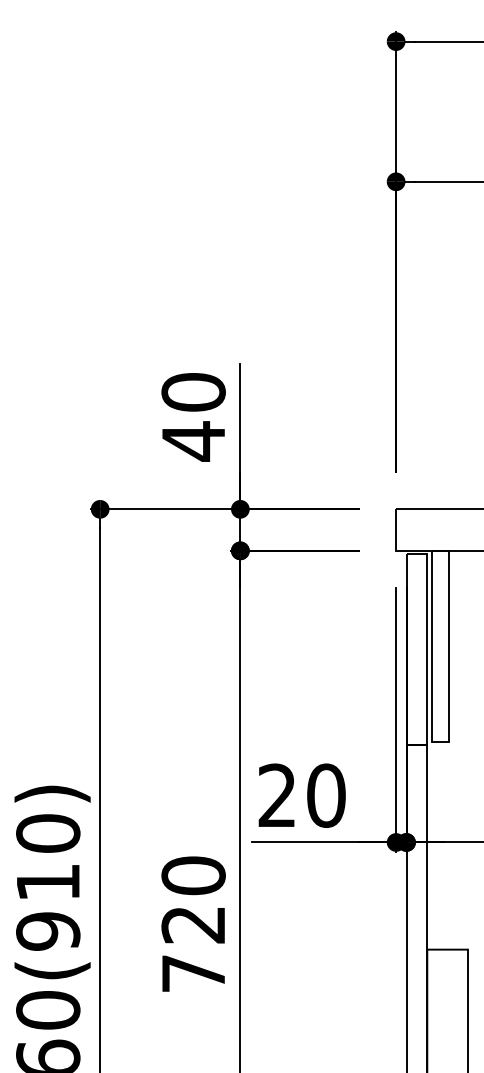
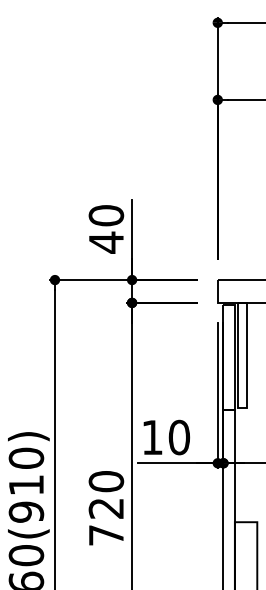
text: (277, 793) -> (152, 436), 20 -> 10

